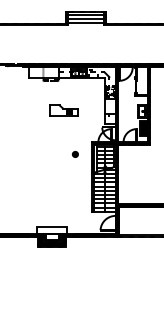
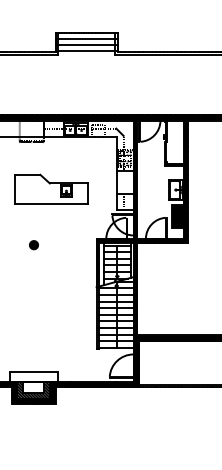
part: (63, 110) -> (51, 188), size x1.67
part: (74, 154) -> (32, 245), moved

